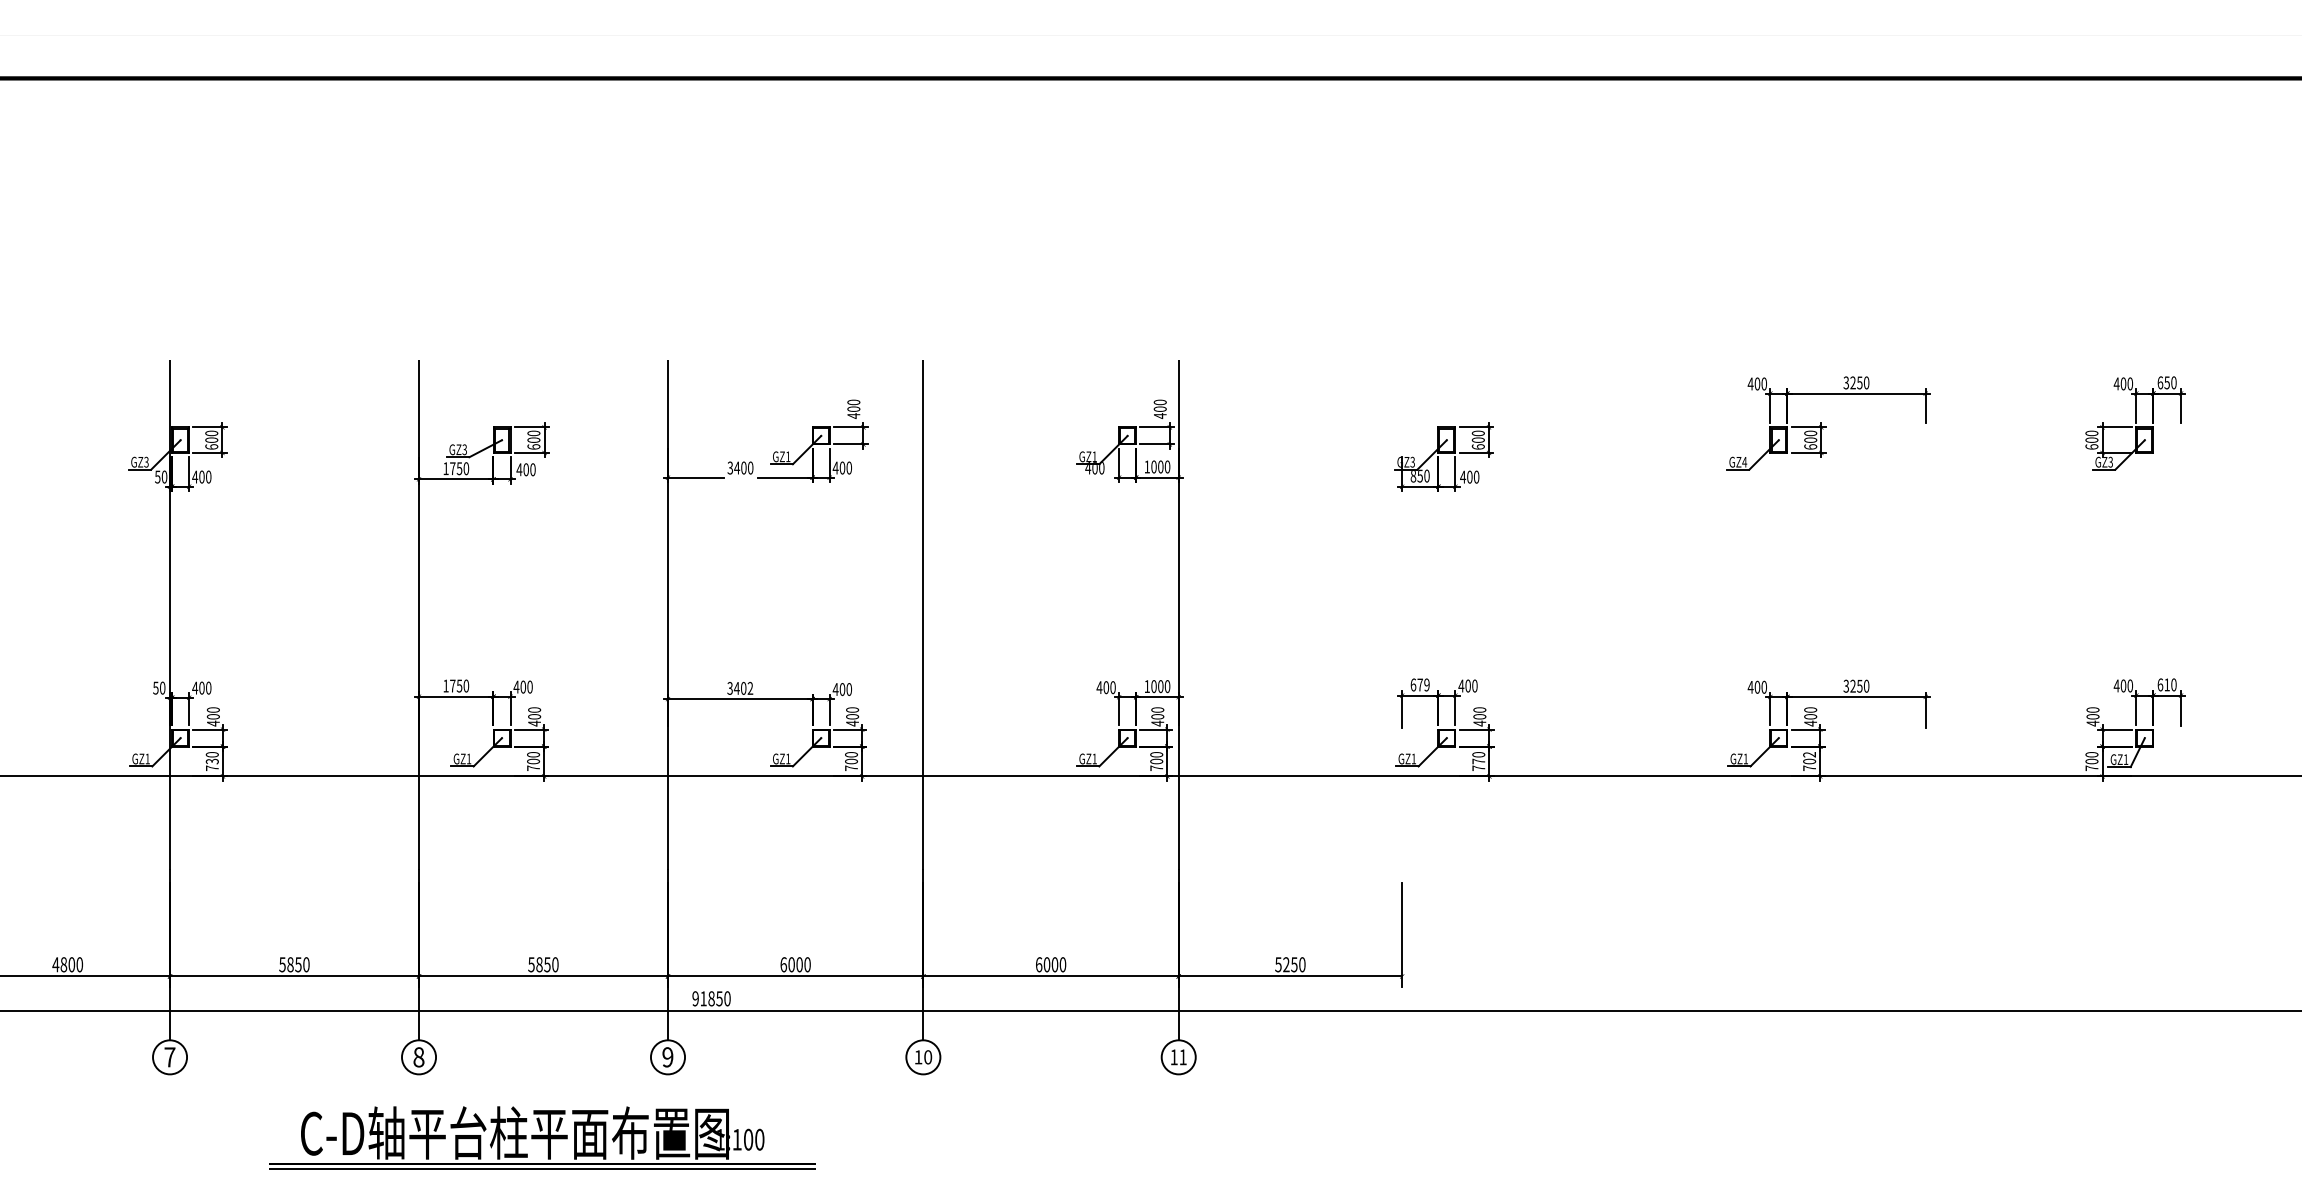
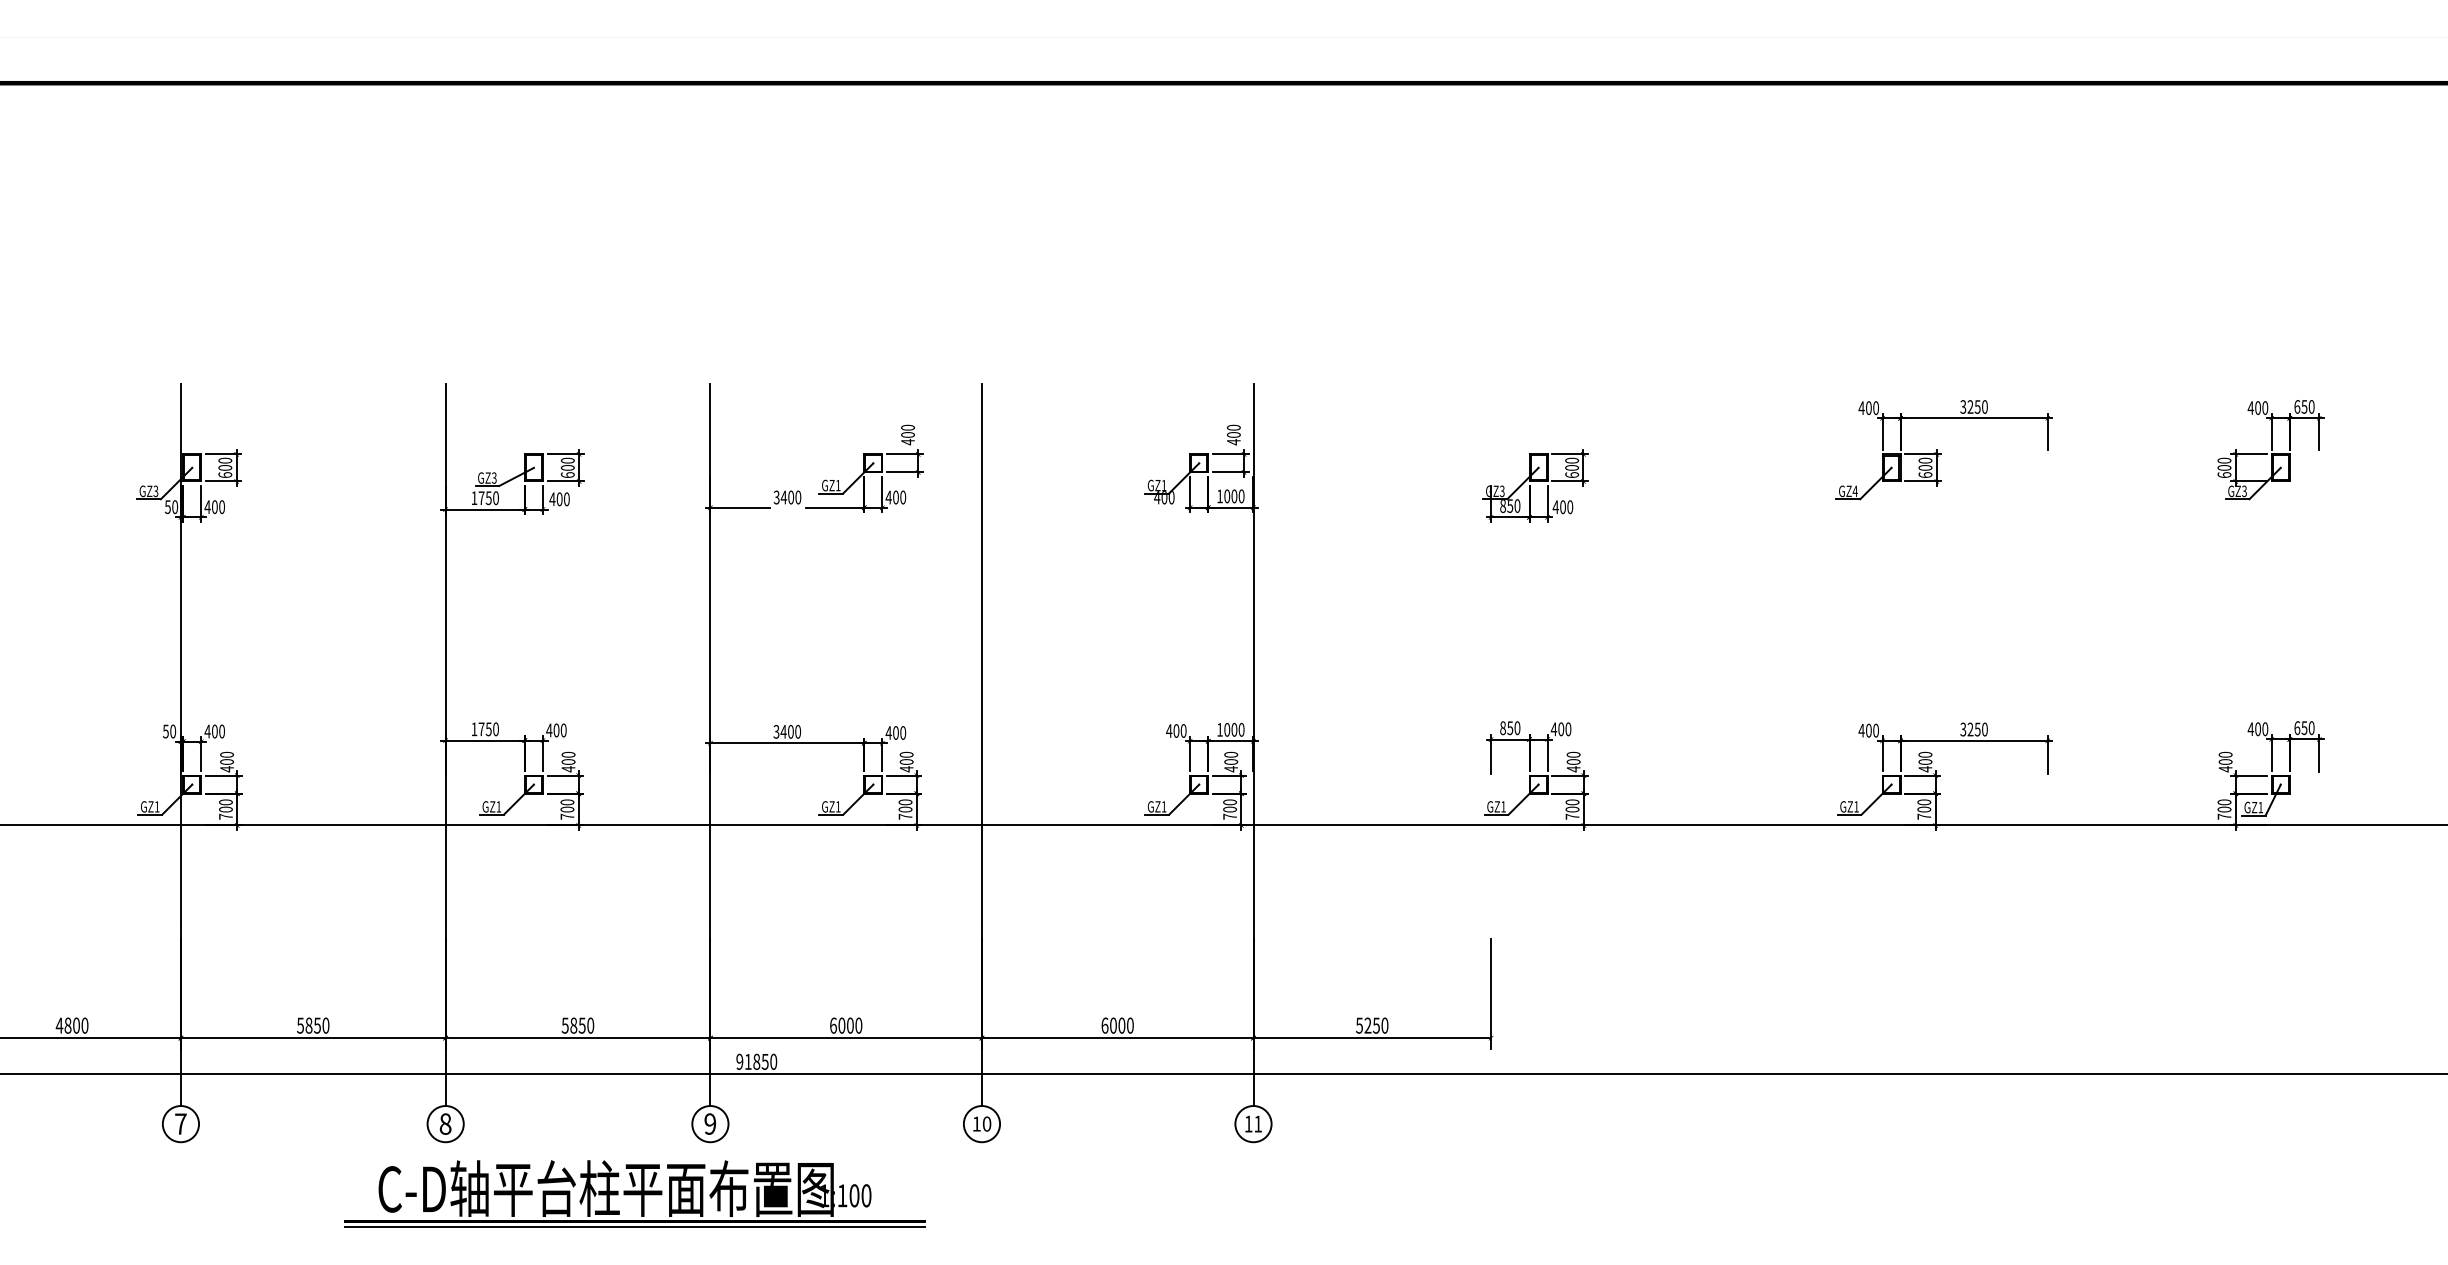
text: (1419, 684) -> (1509, 727), 679 -> 850
text: (2166, 684) -> (2303, 727), 610 -> 650
text: (750, 688) -> (798, 731), 3402 -> 3400
text: (1809, 754) -> (1924, 802), 702 -> 700
text: (212, 761) -> (226, 809), 730 -> 700
text: (1478, 761) -> (1572, 809), 770 -> 700
part: (542, 1137) -> (635, 1193), moved

